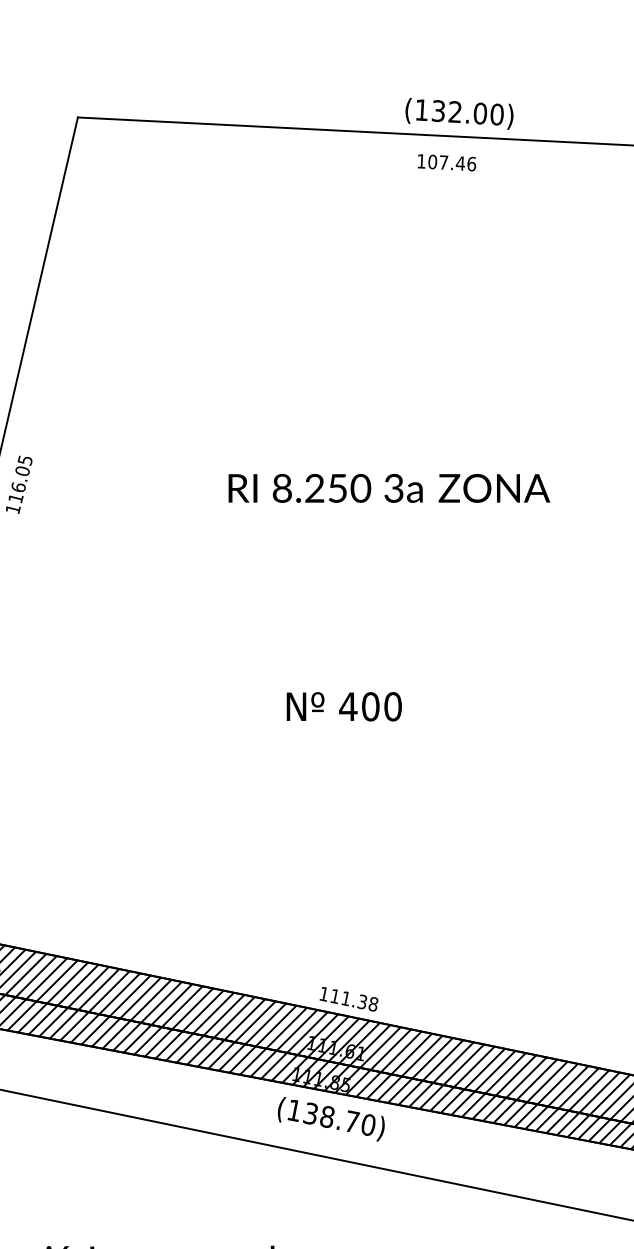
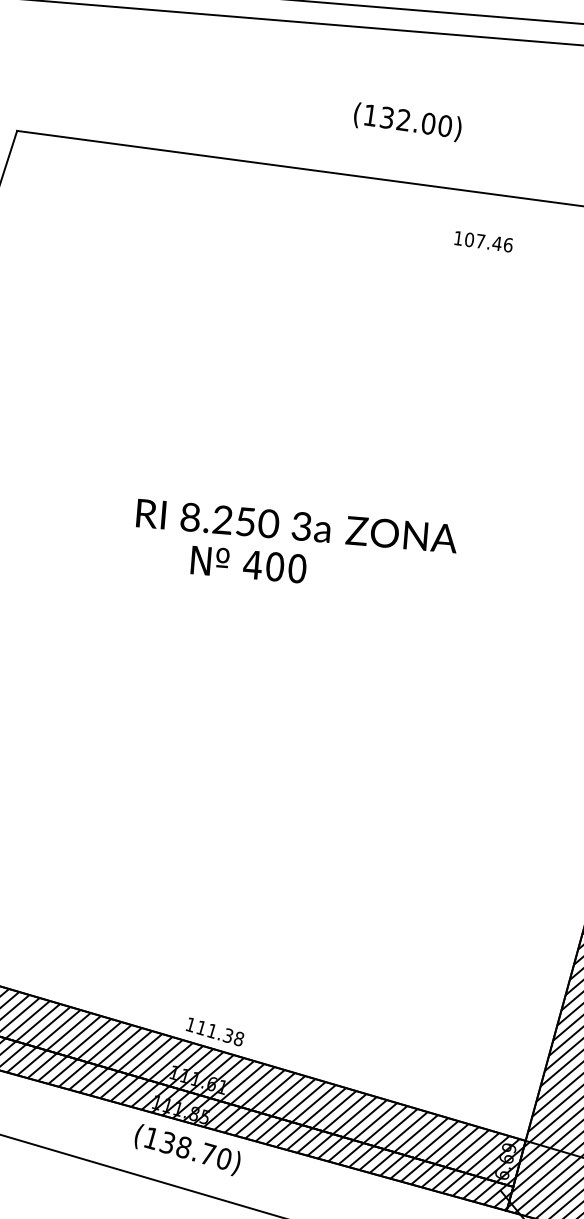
text: (459, 113) -> (407, 121), moved
text: (447, 162) -> (484, 241), moved
text: (343, 706) -> (248, 564), moved

